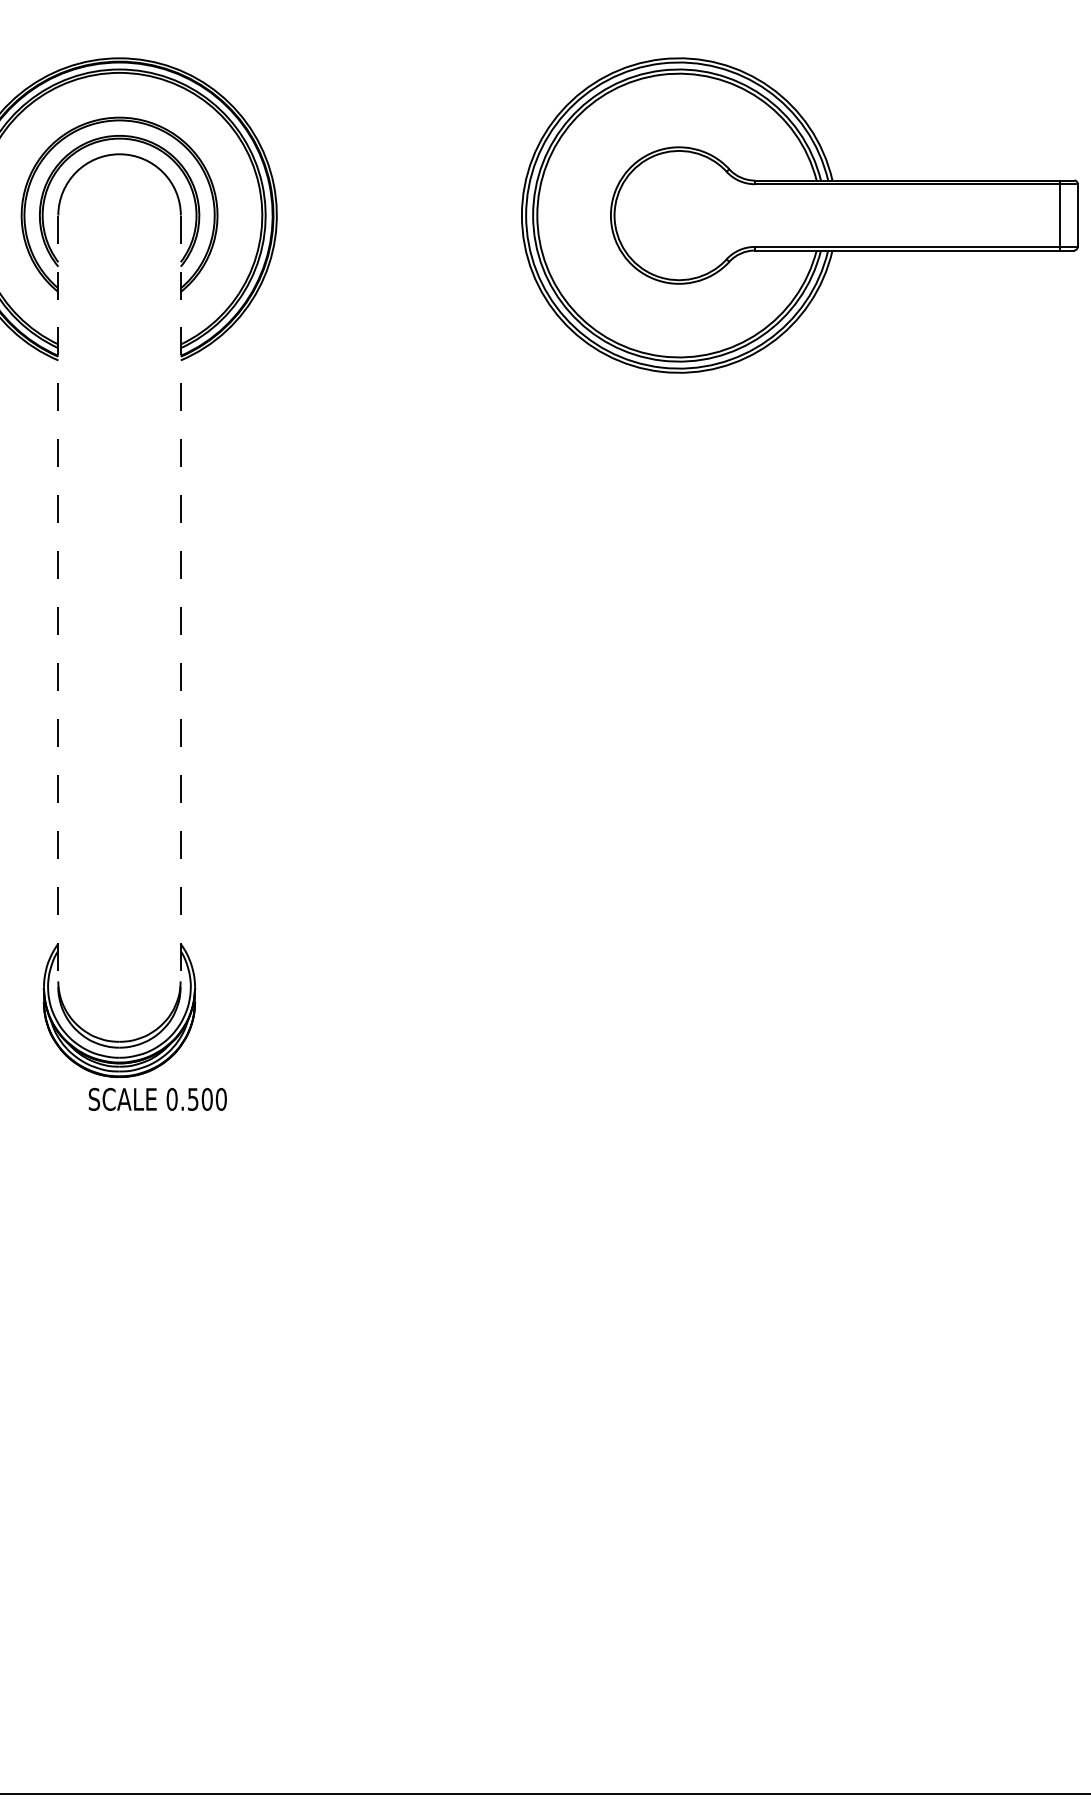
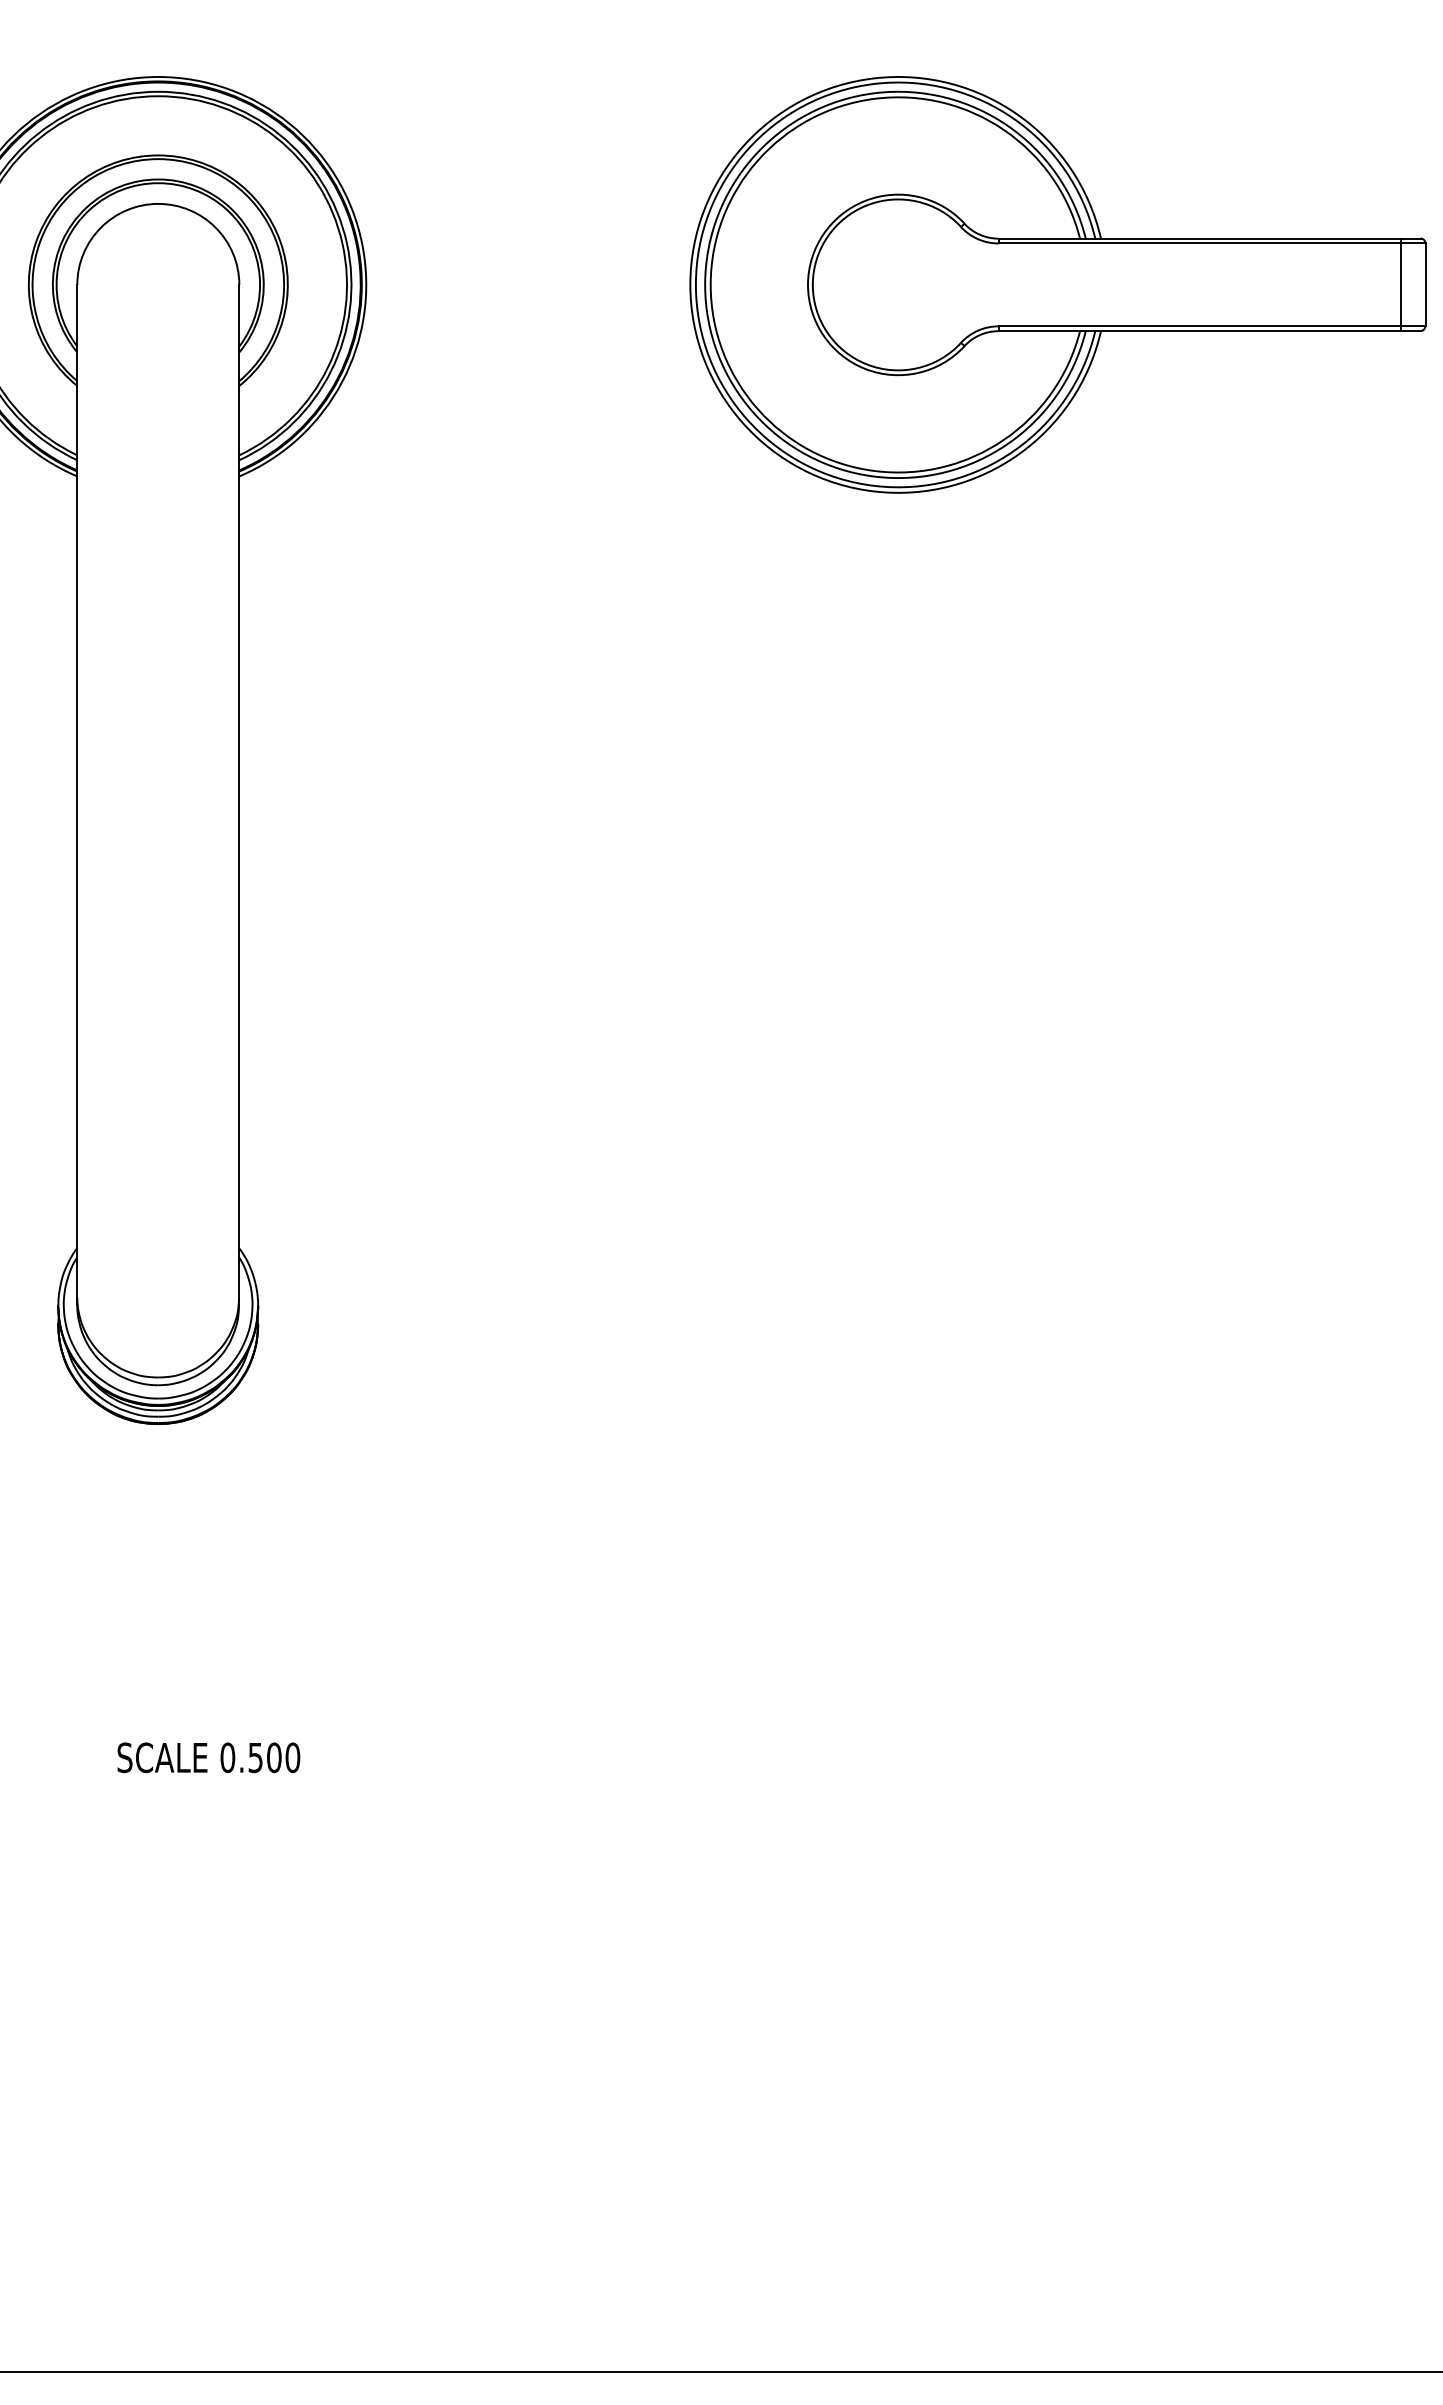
line: (58, 601) -> (77, 795), dashed -> solid
line: (180, 601) -> (238, 795), dashed -> solid
text: (157, 1098) -> (208, 1756), moved

